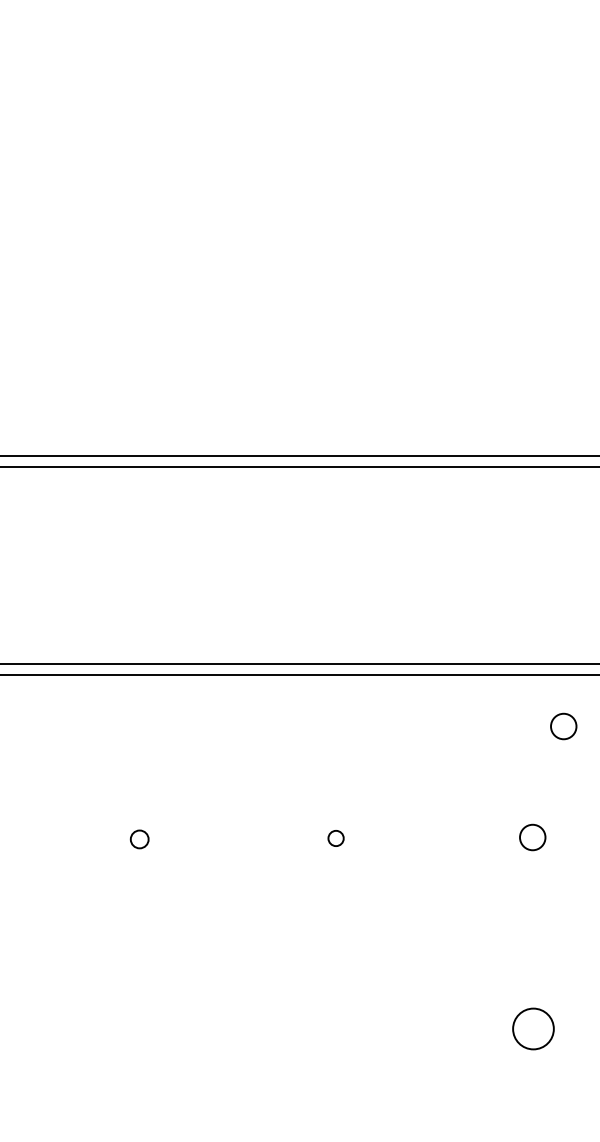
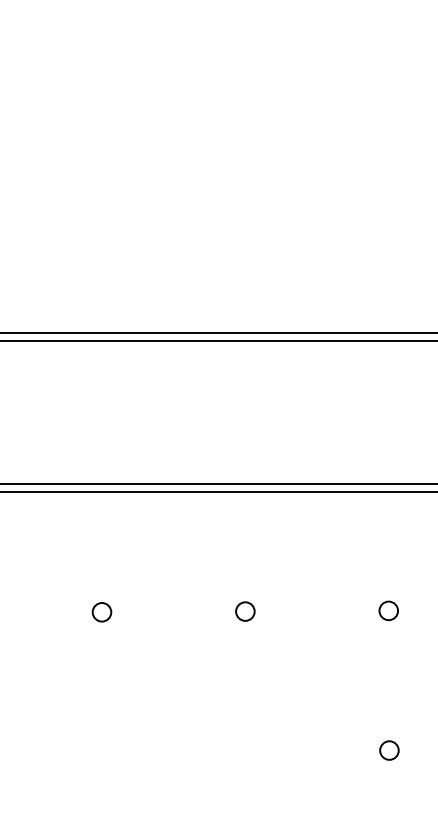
circle: (563, 726) -> (411, 529), removed
circle: (335, 838) -> (244, 611), size x1.67
circle: (139, 839) -> (101, 612), size x1.43
circle: (533, 1028) -> (389, 750), size x0.62

